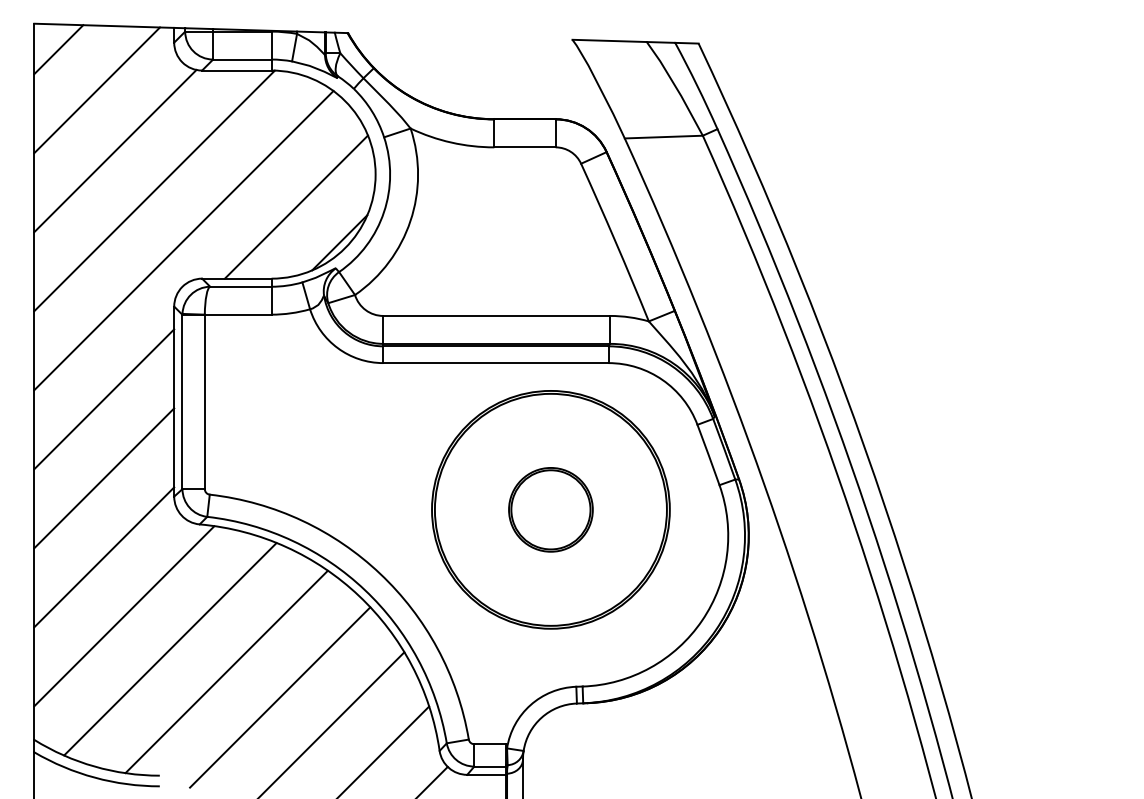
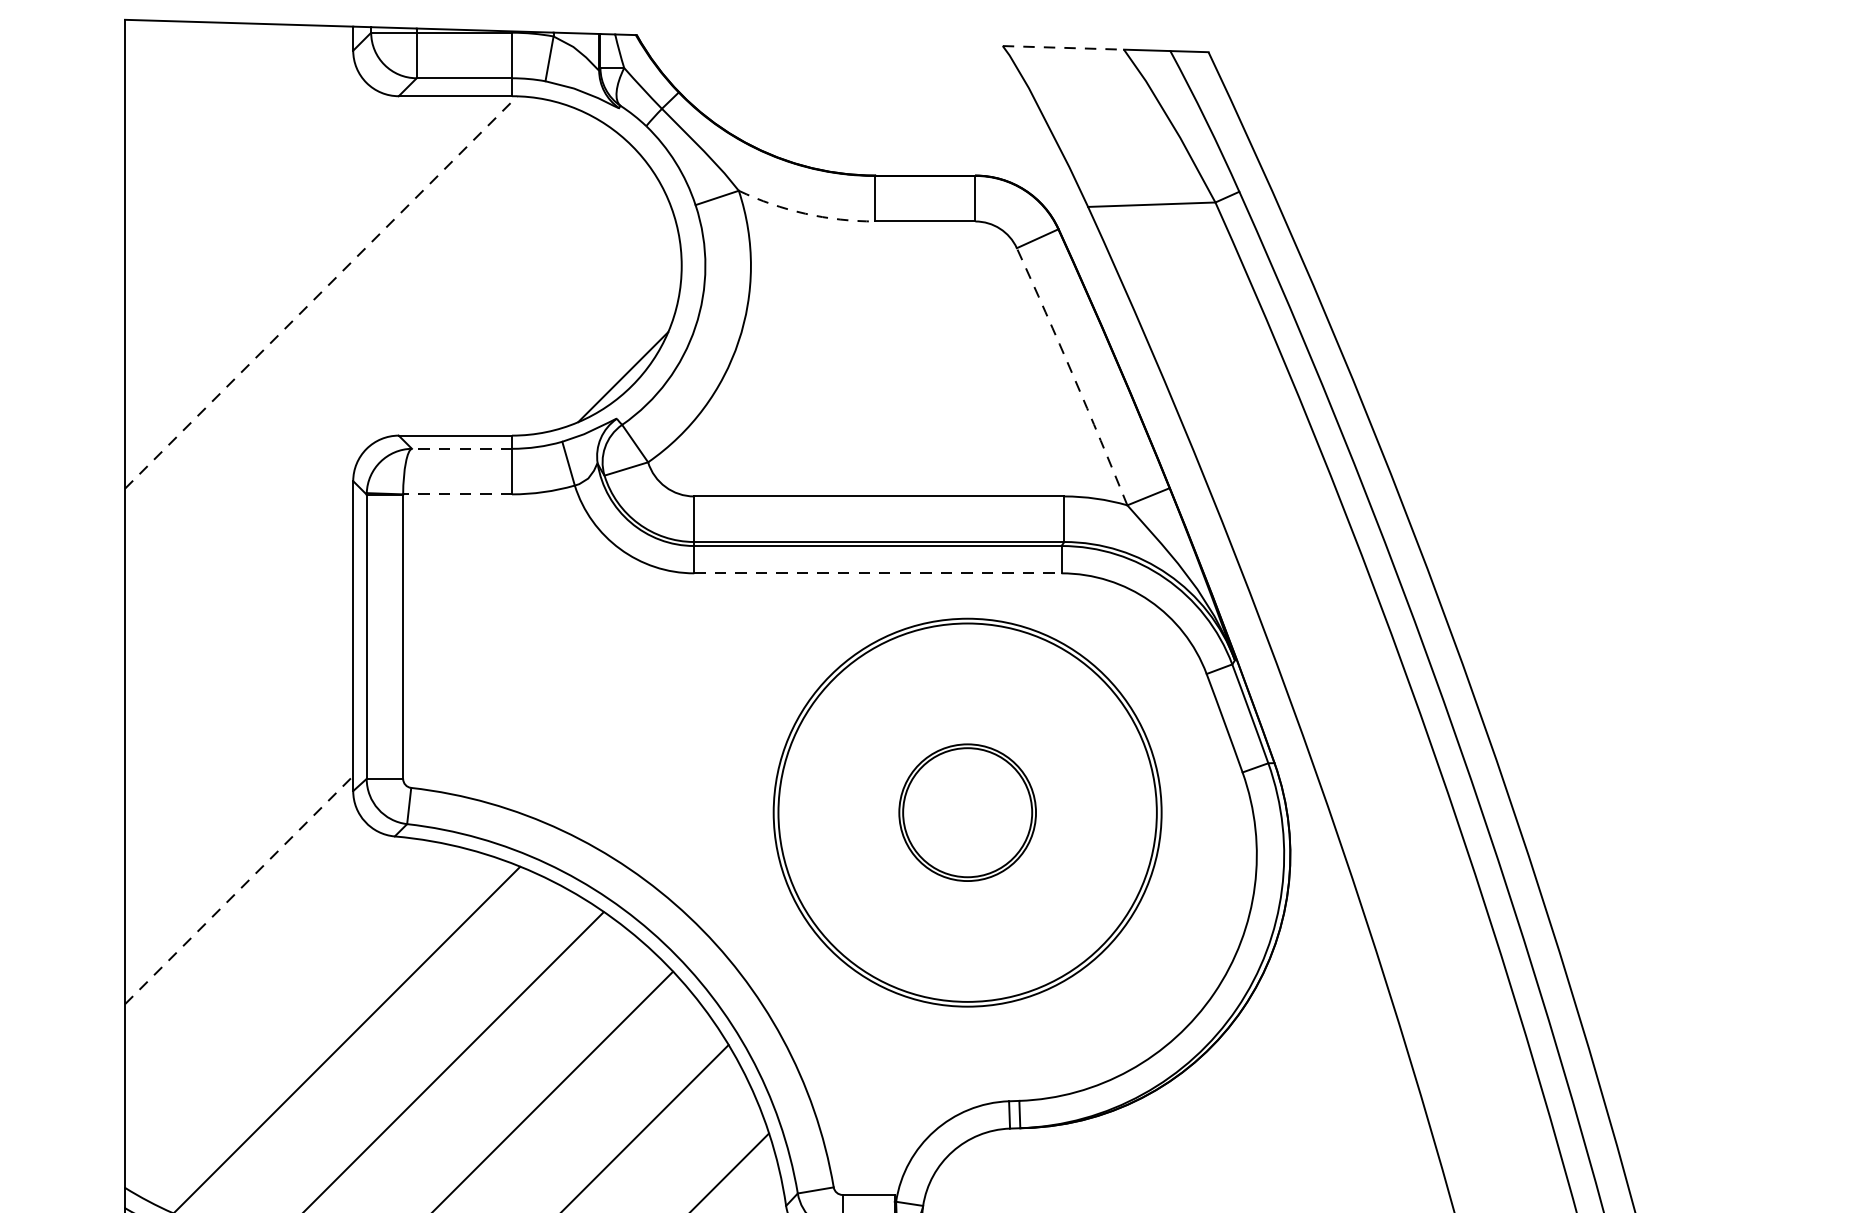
line: (610, 40) -> (1064, 47), solid -> dashed
line: (58, 49) -> (164, 61), removed
line: (97, 90) -> (228, 128), removed
arc: (451, 142) -> (805, 213), solid -> dashed
line: (115, 150) -> (257, 226), removed
line: (154, 190) -> (321, 291), solid -> dashed
line: (296, 206) -> (552, 317), removed
line: (183, 240) -> (368, 373), removed
arc: (615, 242) -> (1072, 376), solid -> dashed
line: (240, 286) -> (461, 448), solid -> dashed
line: (237, 314) -> (456, 494), solid -> dashed
line: (495, 363) -> (877, 573), solid -> dashed
line: (104, 399) -> (239, 632), removed
line: (104, 478) -> (239, 761), removed
line: (104, 557) -> (239, 890), solid -> dashed
line: (124, 616) -> (272, 986), removed

